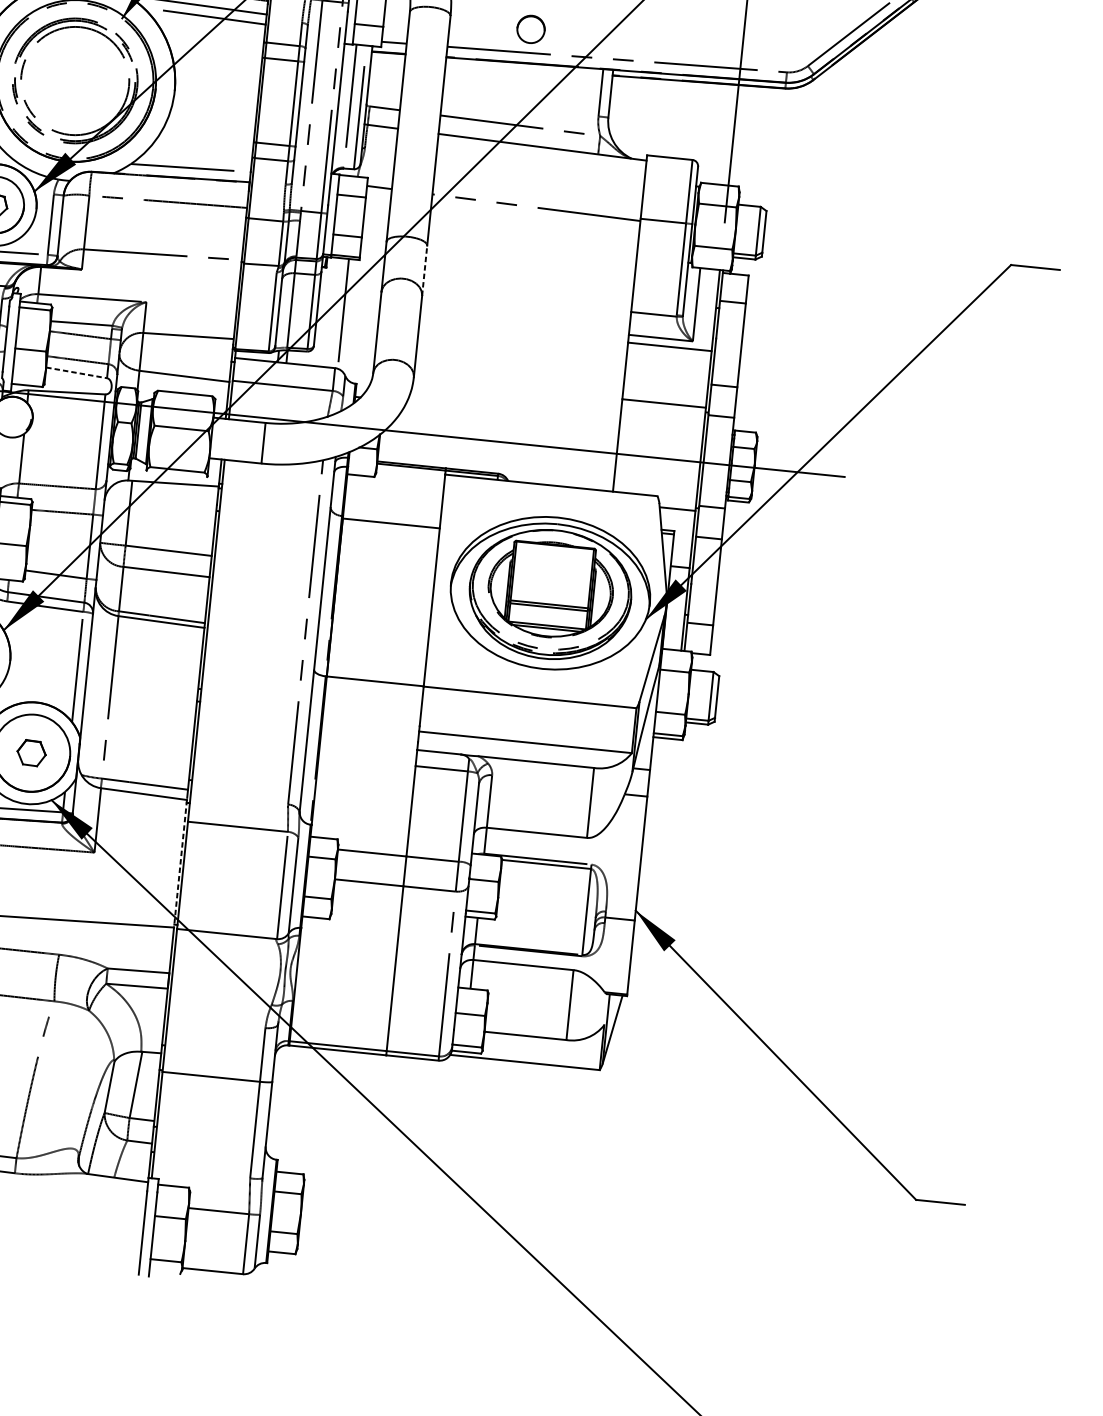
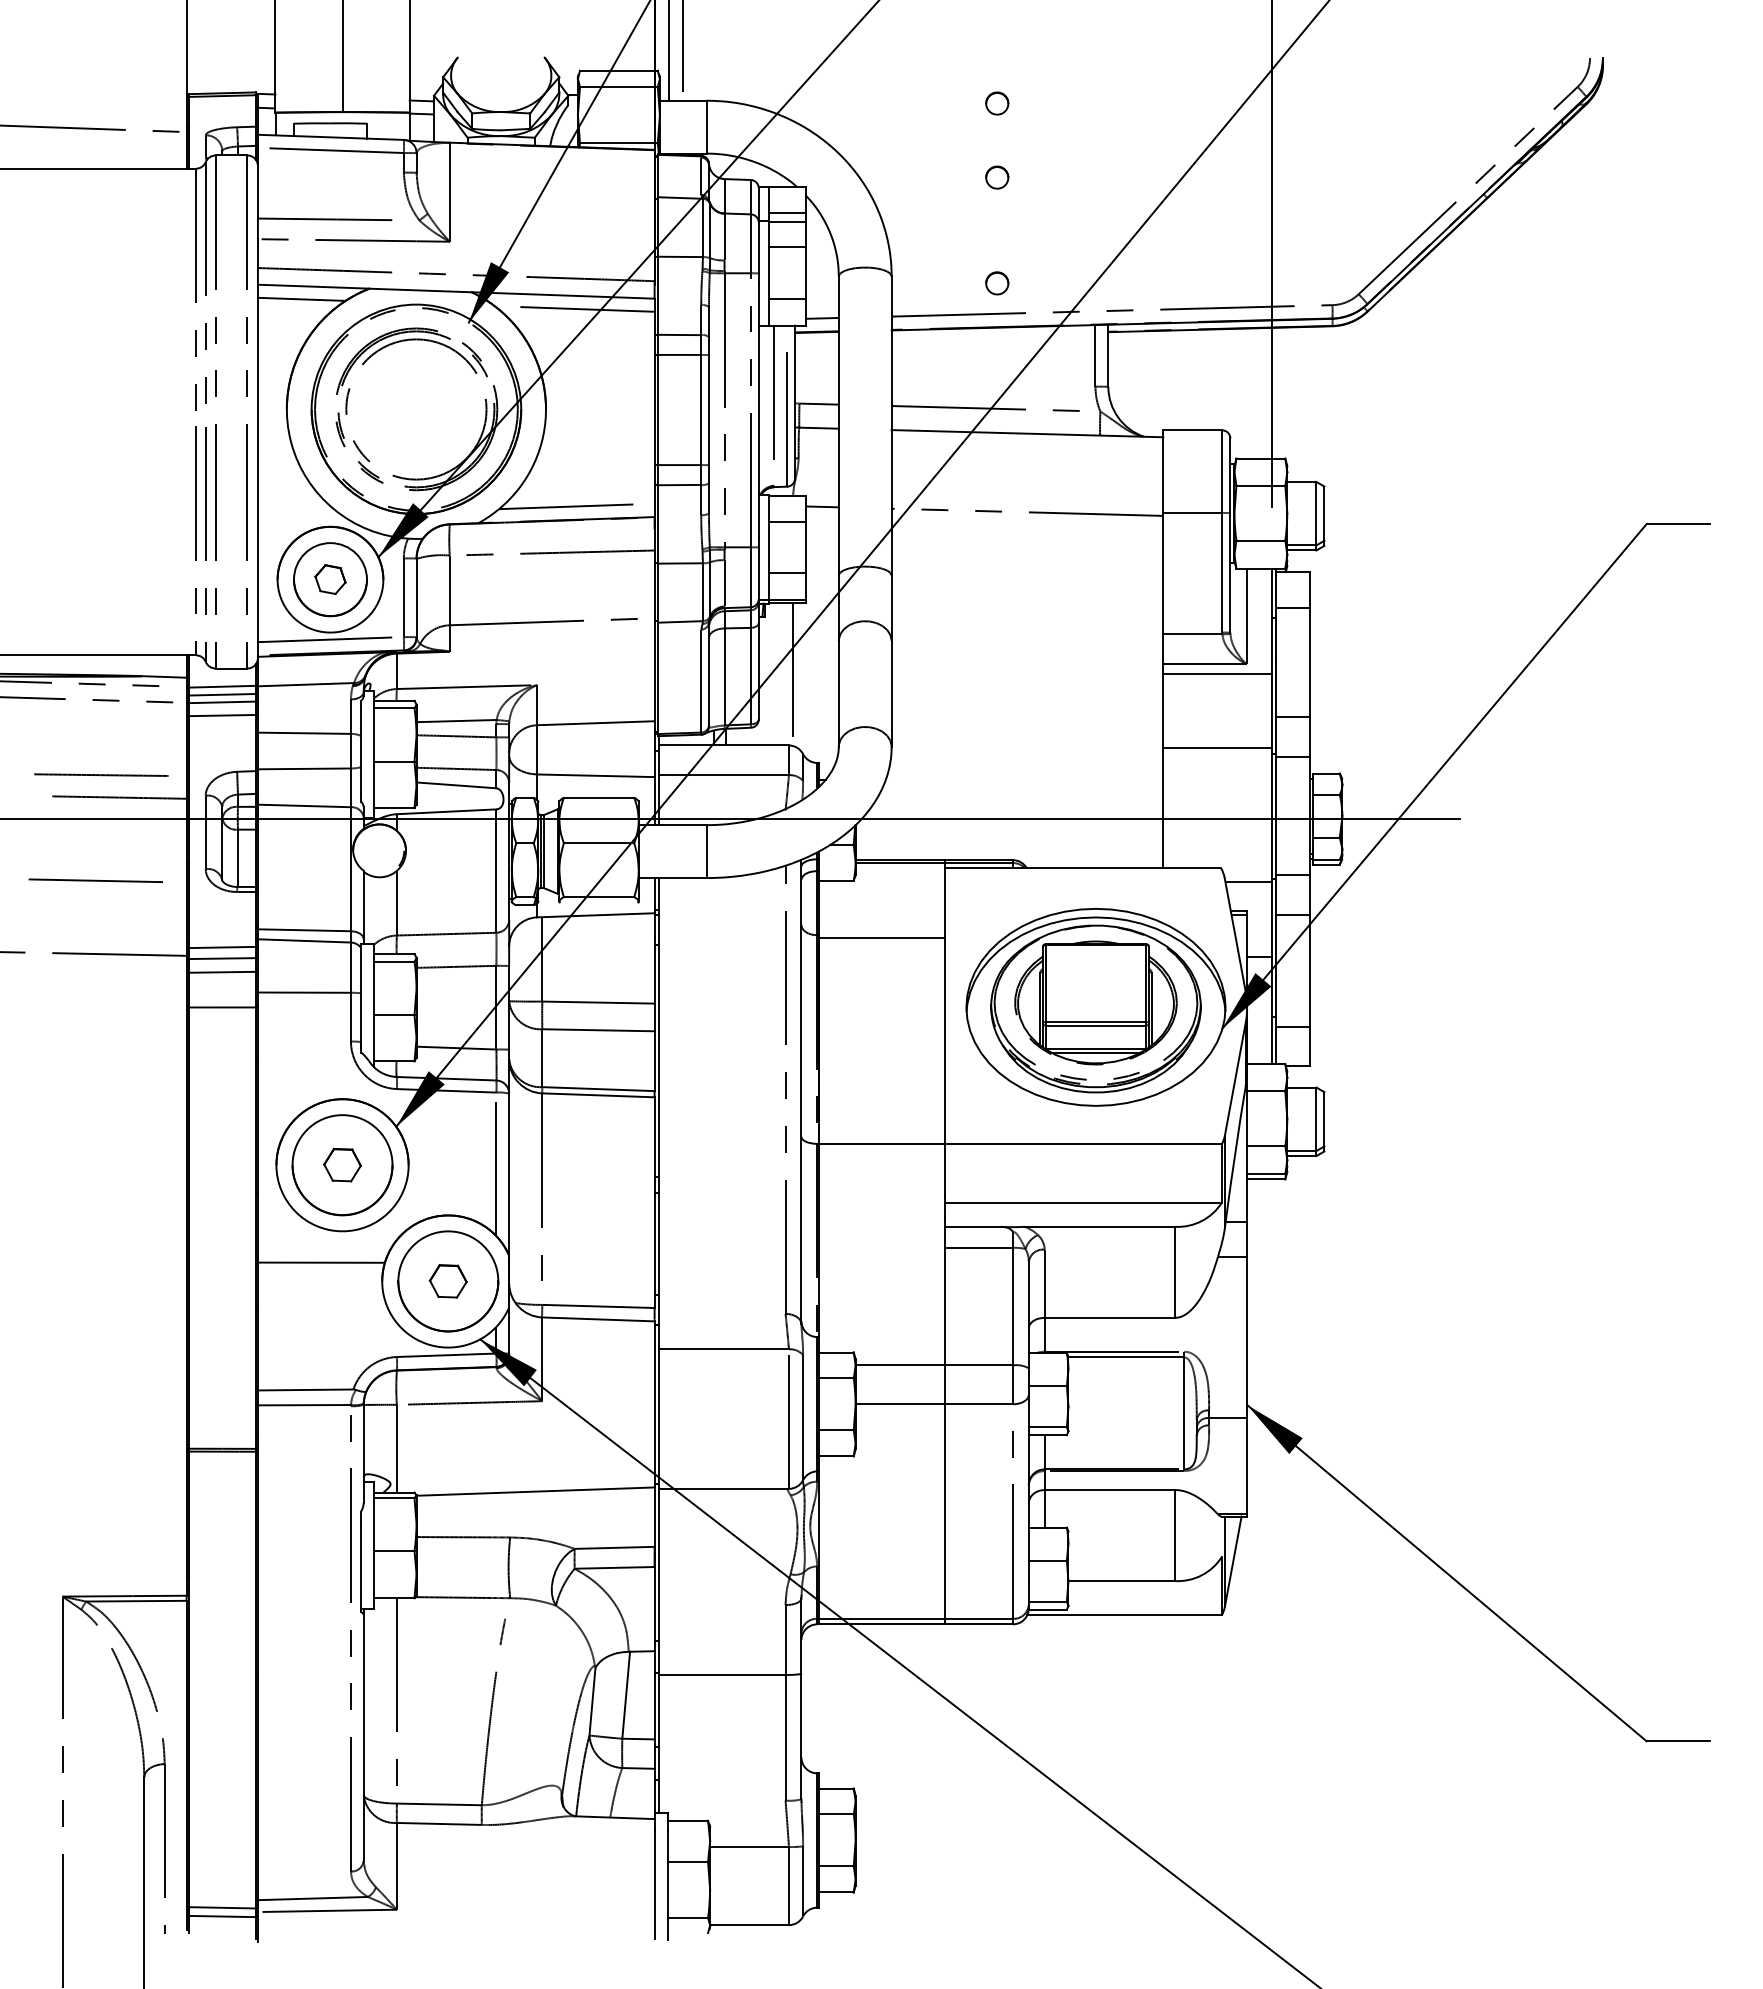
part: (531, 29) -> (997, 283), size x0.62
line: (424, 270) -> (891, 608), dashed -> solid
line: (76, 372) -> (456, 785), dashed -> solid
line: (180, 863) -> (654, 1404), dashed -> solid

